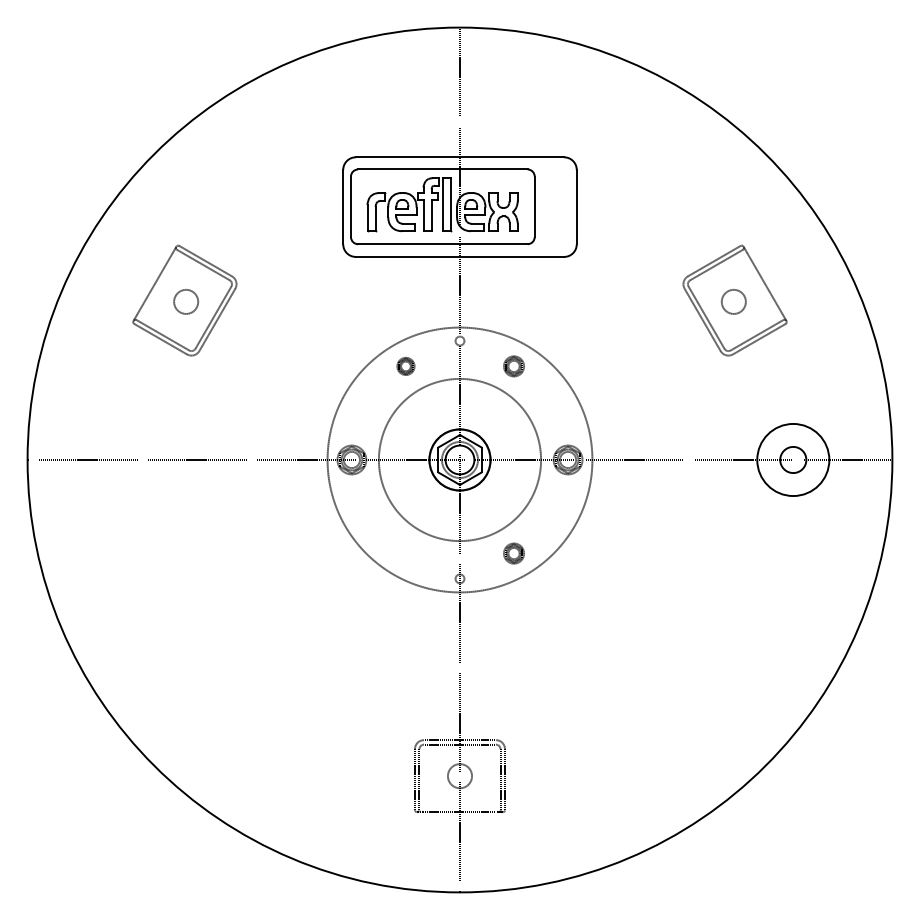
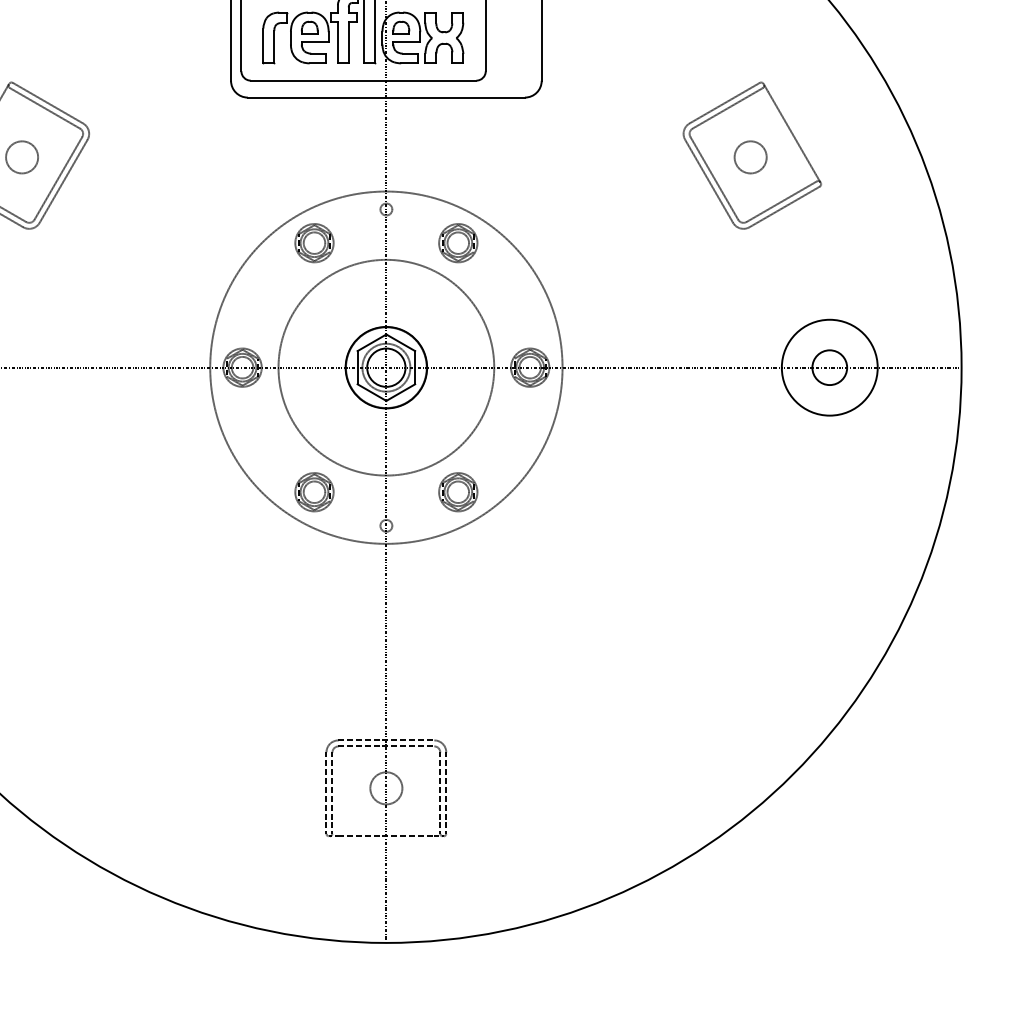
part: (405, 366) -> (313, 243), size x1.67
part: (513, 366) -> (457, 243), size x1.43
part: (405, 553) -> (313, 492), added
part: (513, 553) -> (457, 492), size x1.43

